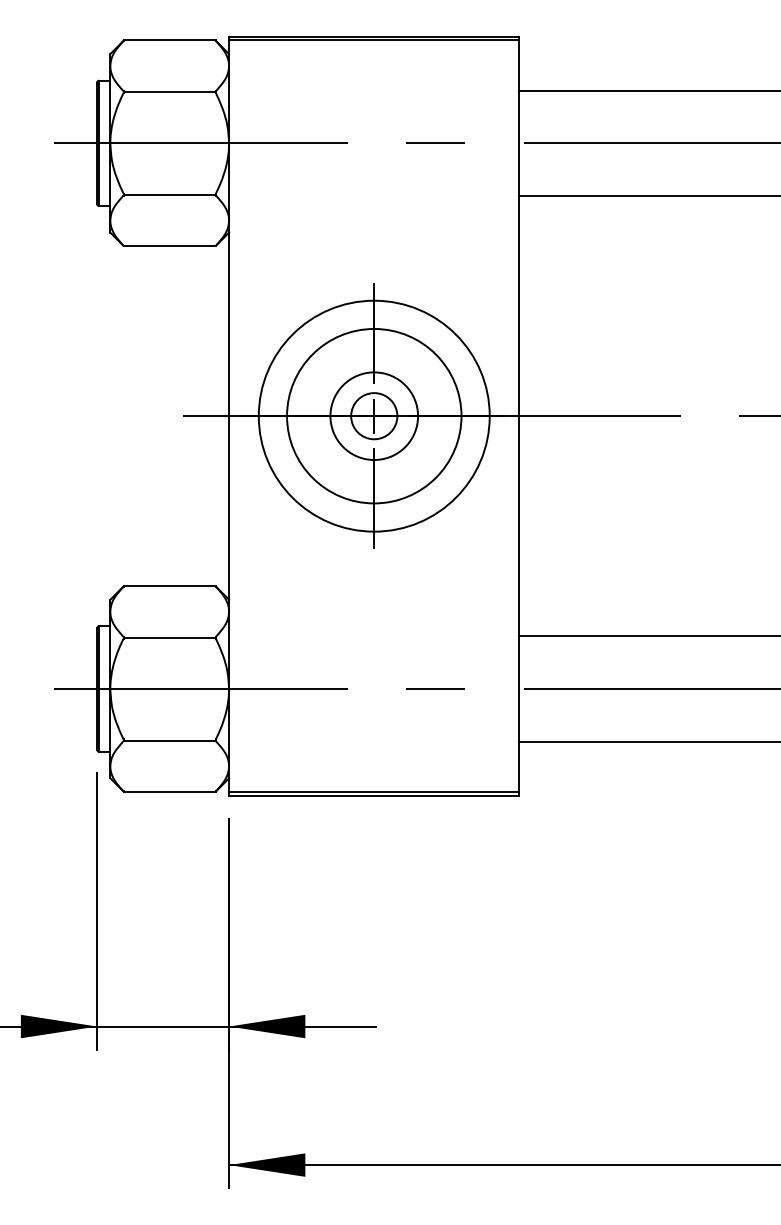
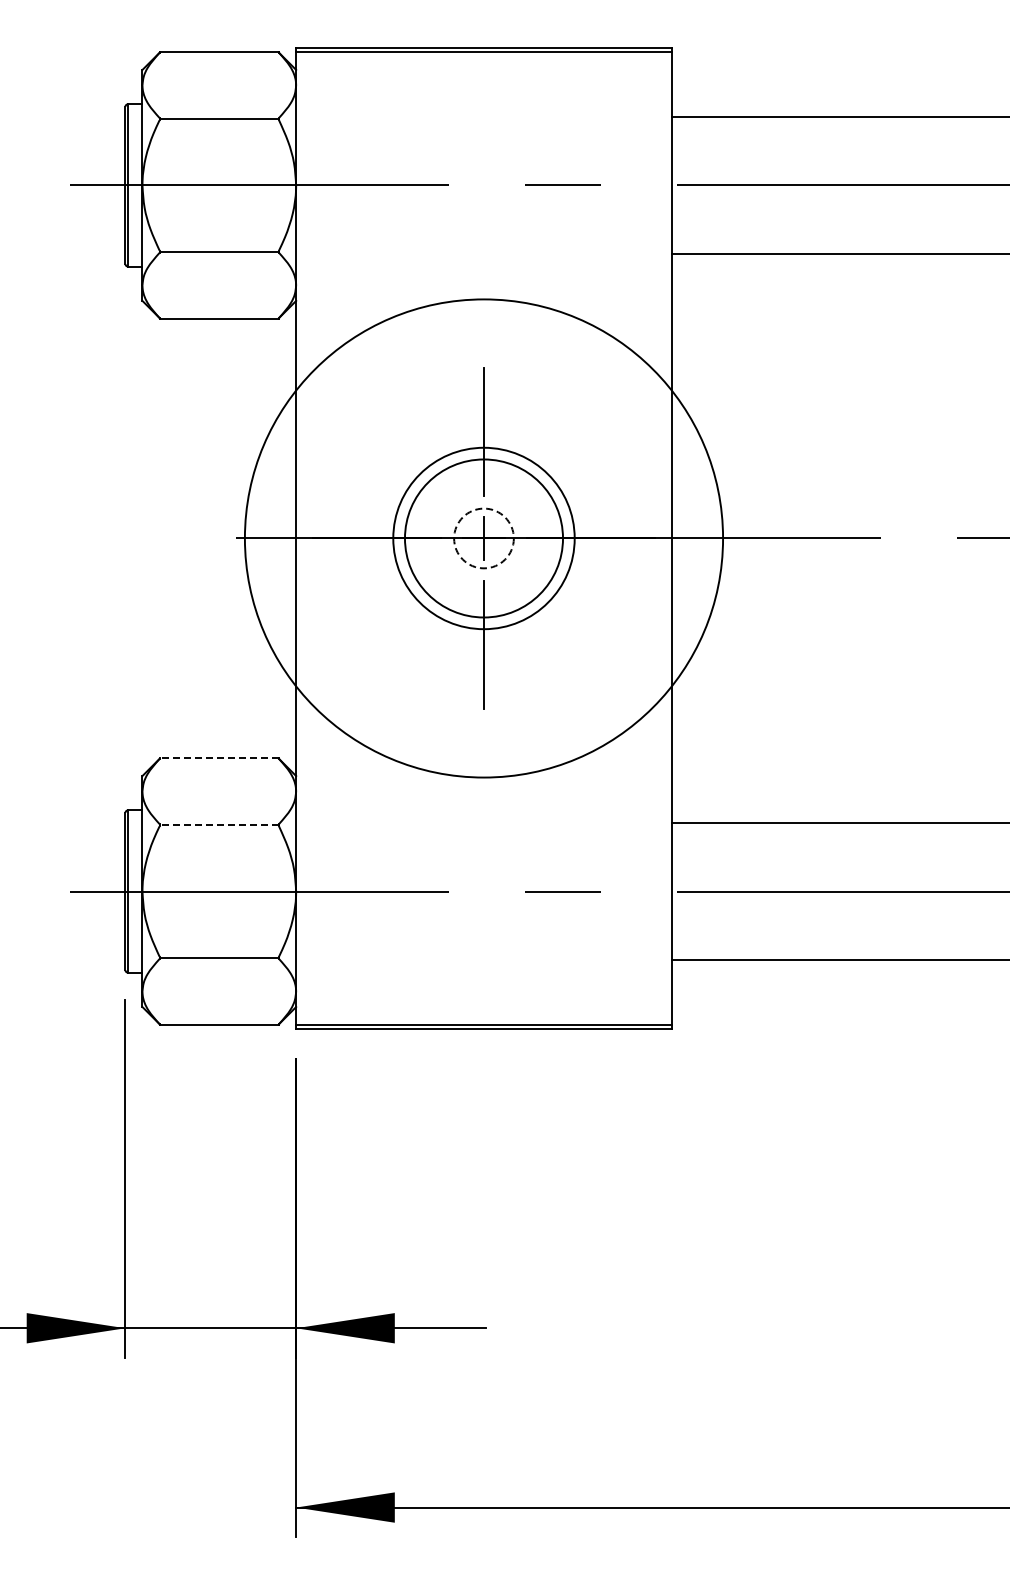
circle: (373, 416) -> (483, 538), size x0.7
circle: (373, 416) -> (483, 538), size x1.6
circle: (373, 416) -> (483, 538), size x1.6
circle: (373, 416) -> (483, 538), solid -> dashed
line: (169, 586) -> (219, 758), solid -> dashed
line: (169, 637) -> (219, 824), solid -> dashed

